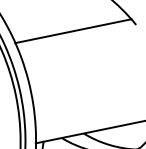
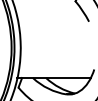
line: (73, 30) -> (52, 17), removed

